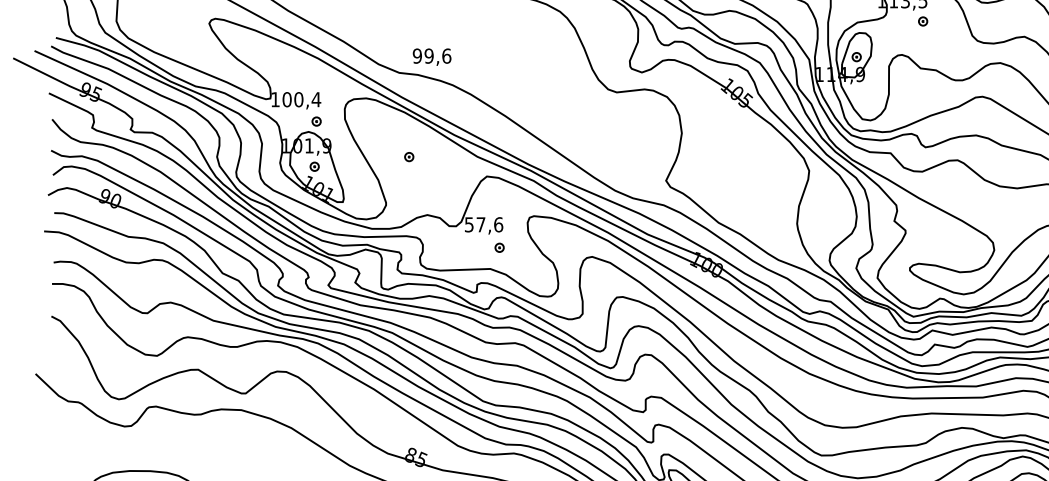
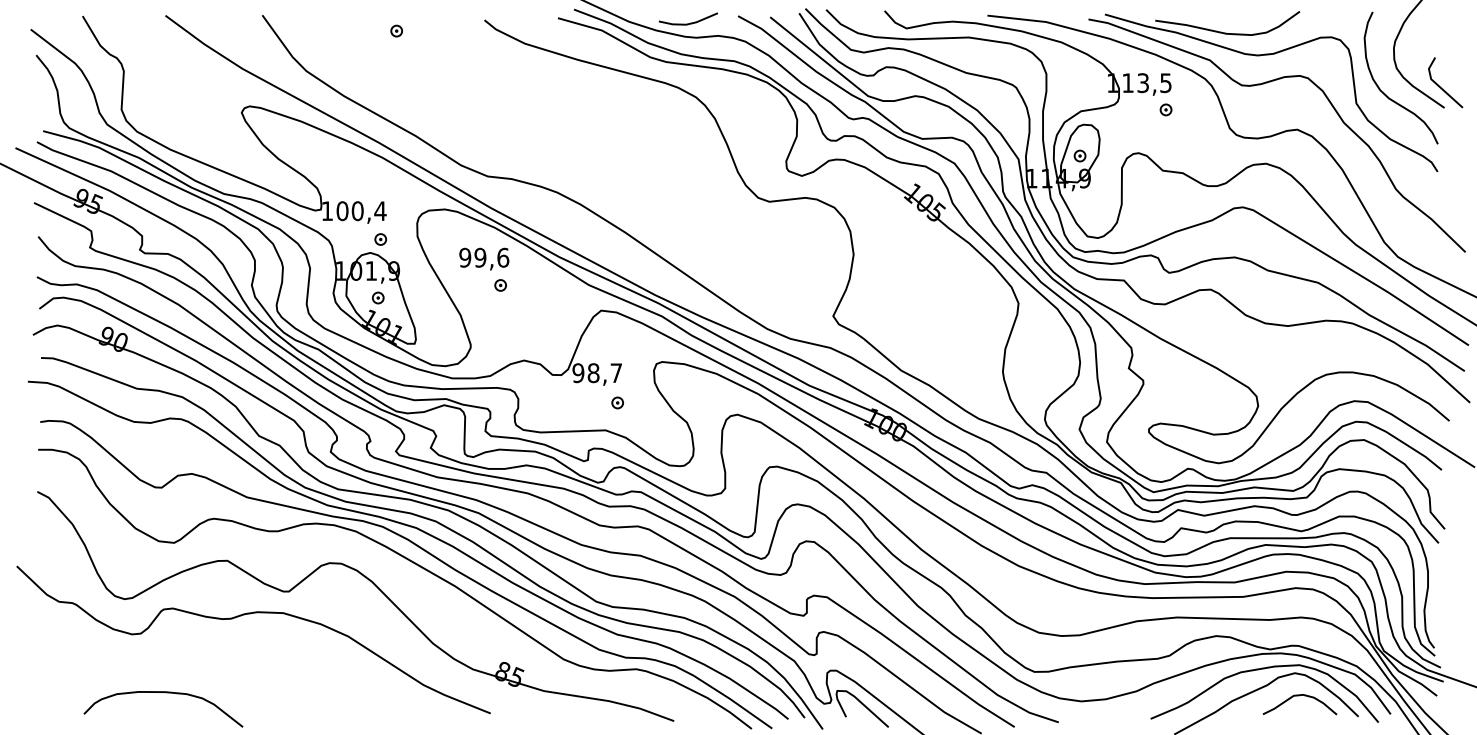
text: (432, 56) -> (484, 258), moved
text: (484, 225) -> (597, 373), 57,6 -> 98,7

